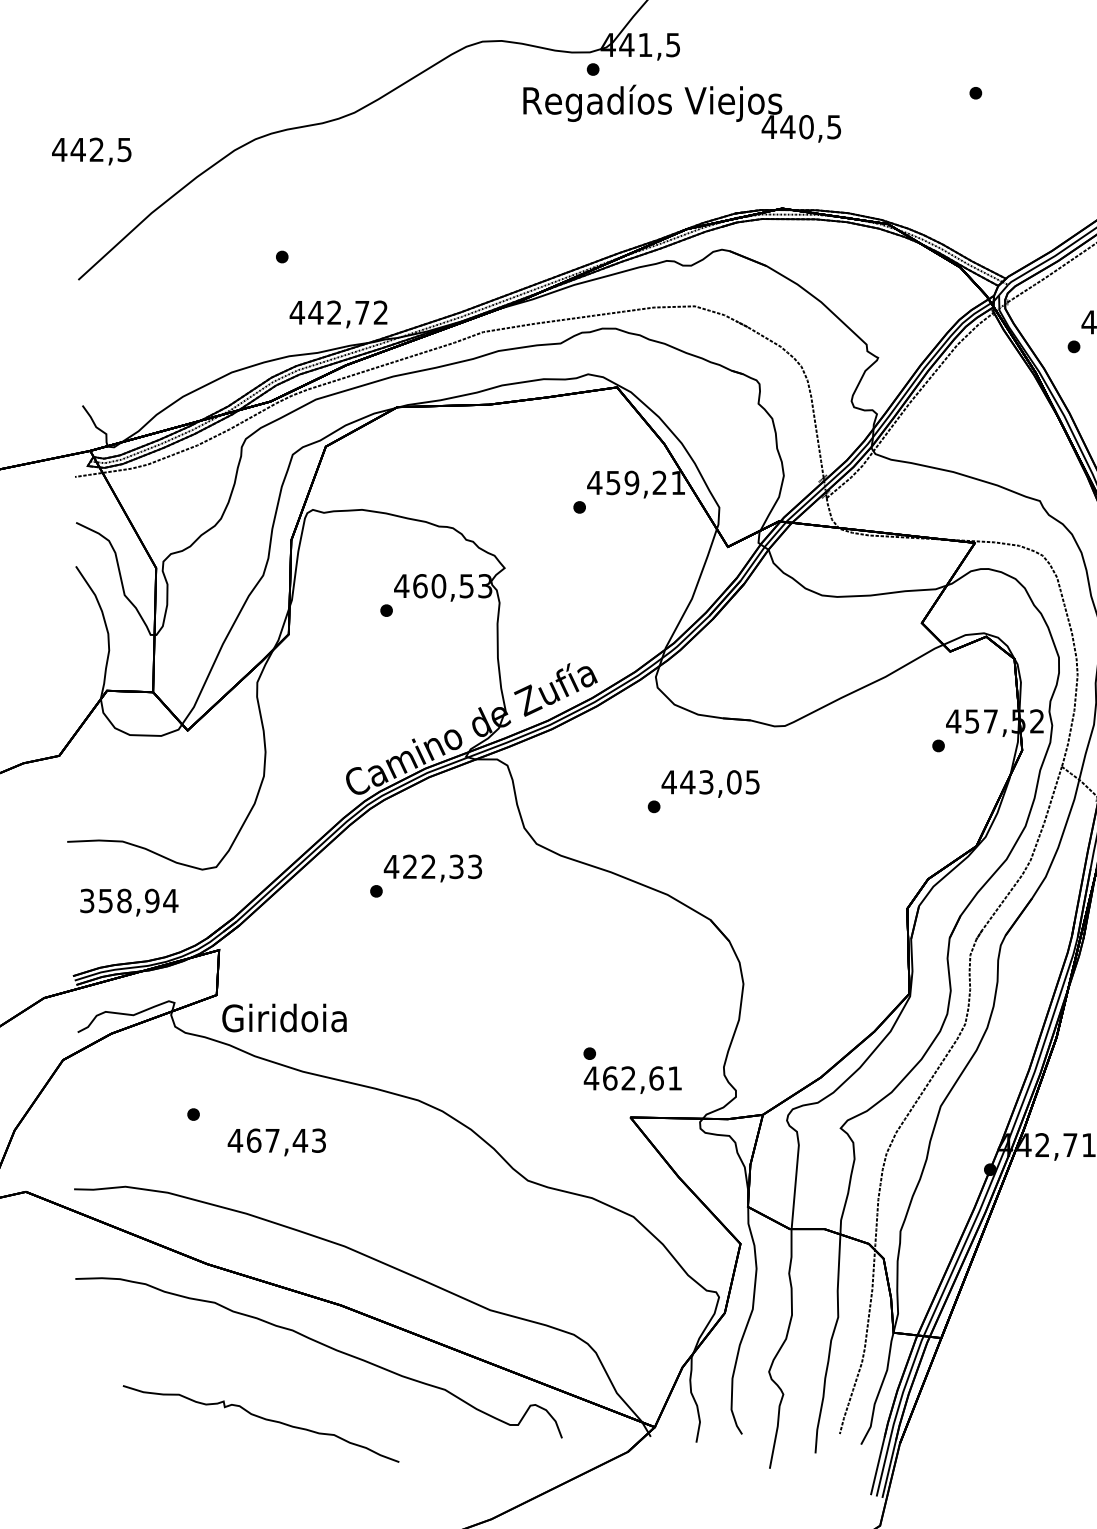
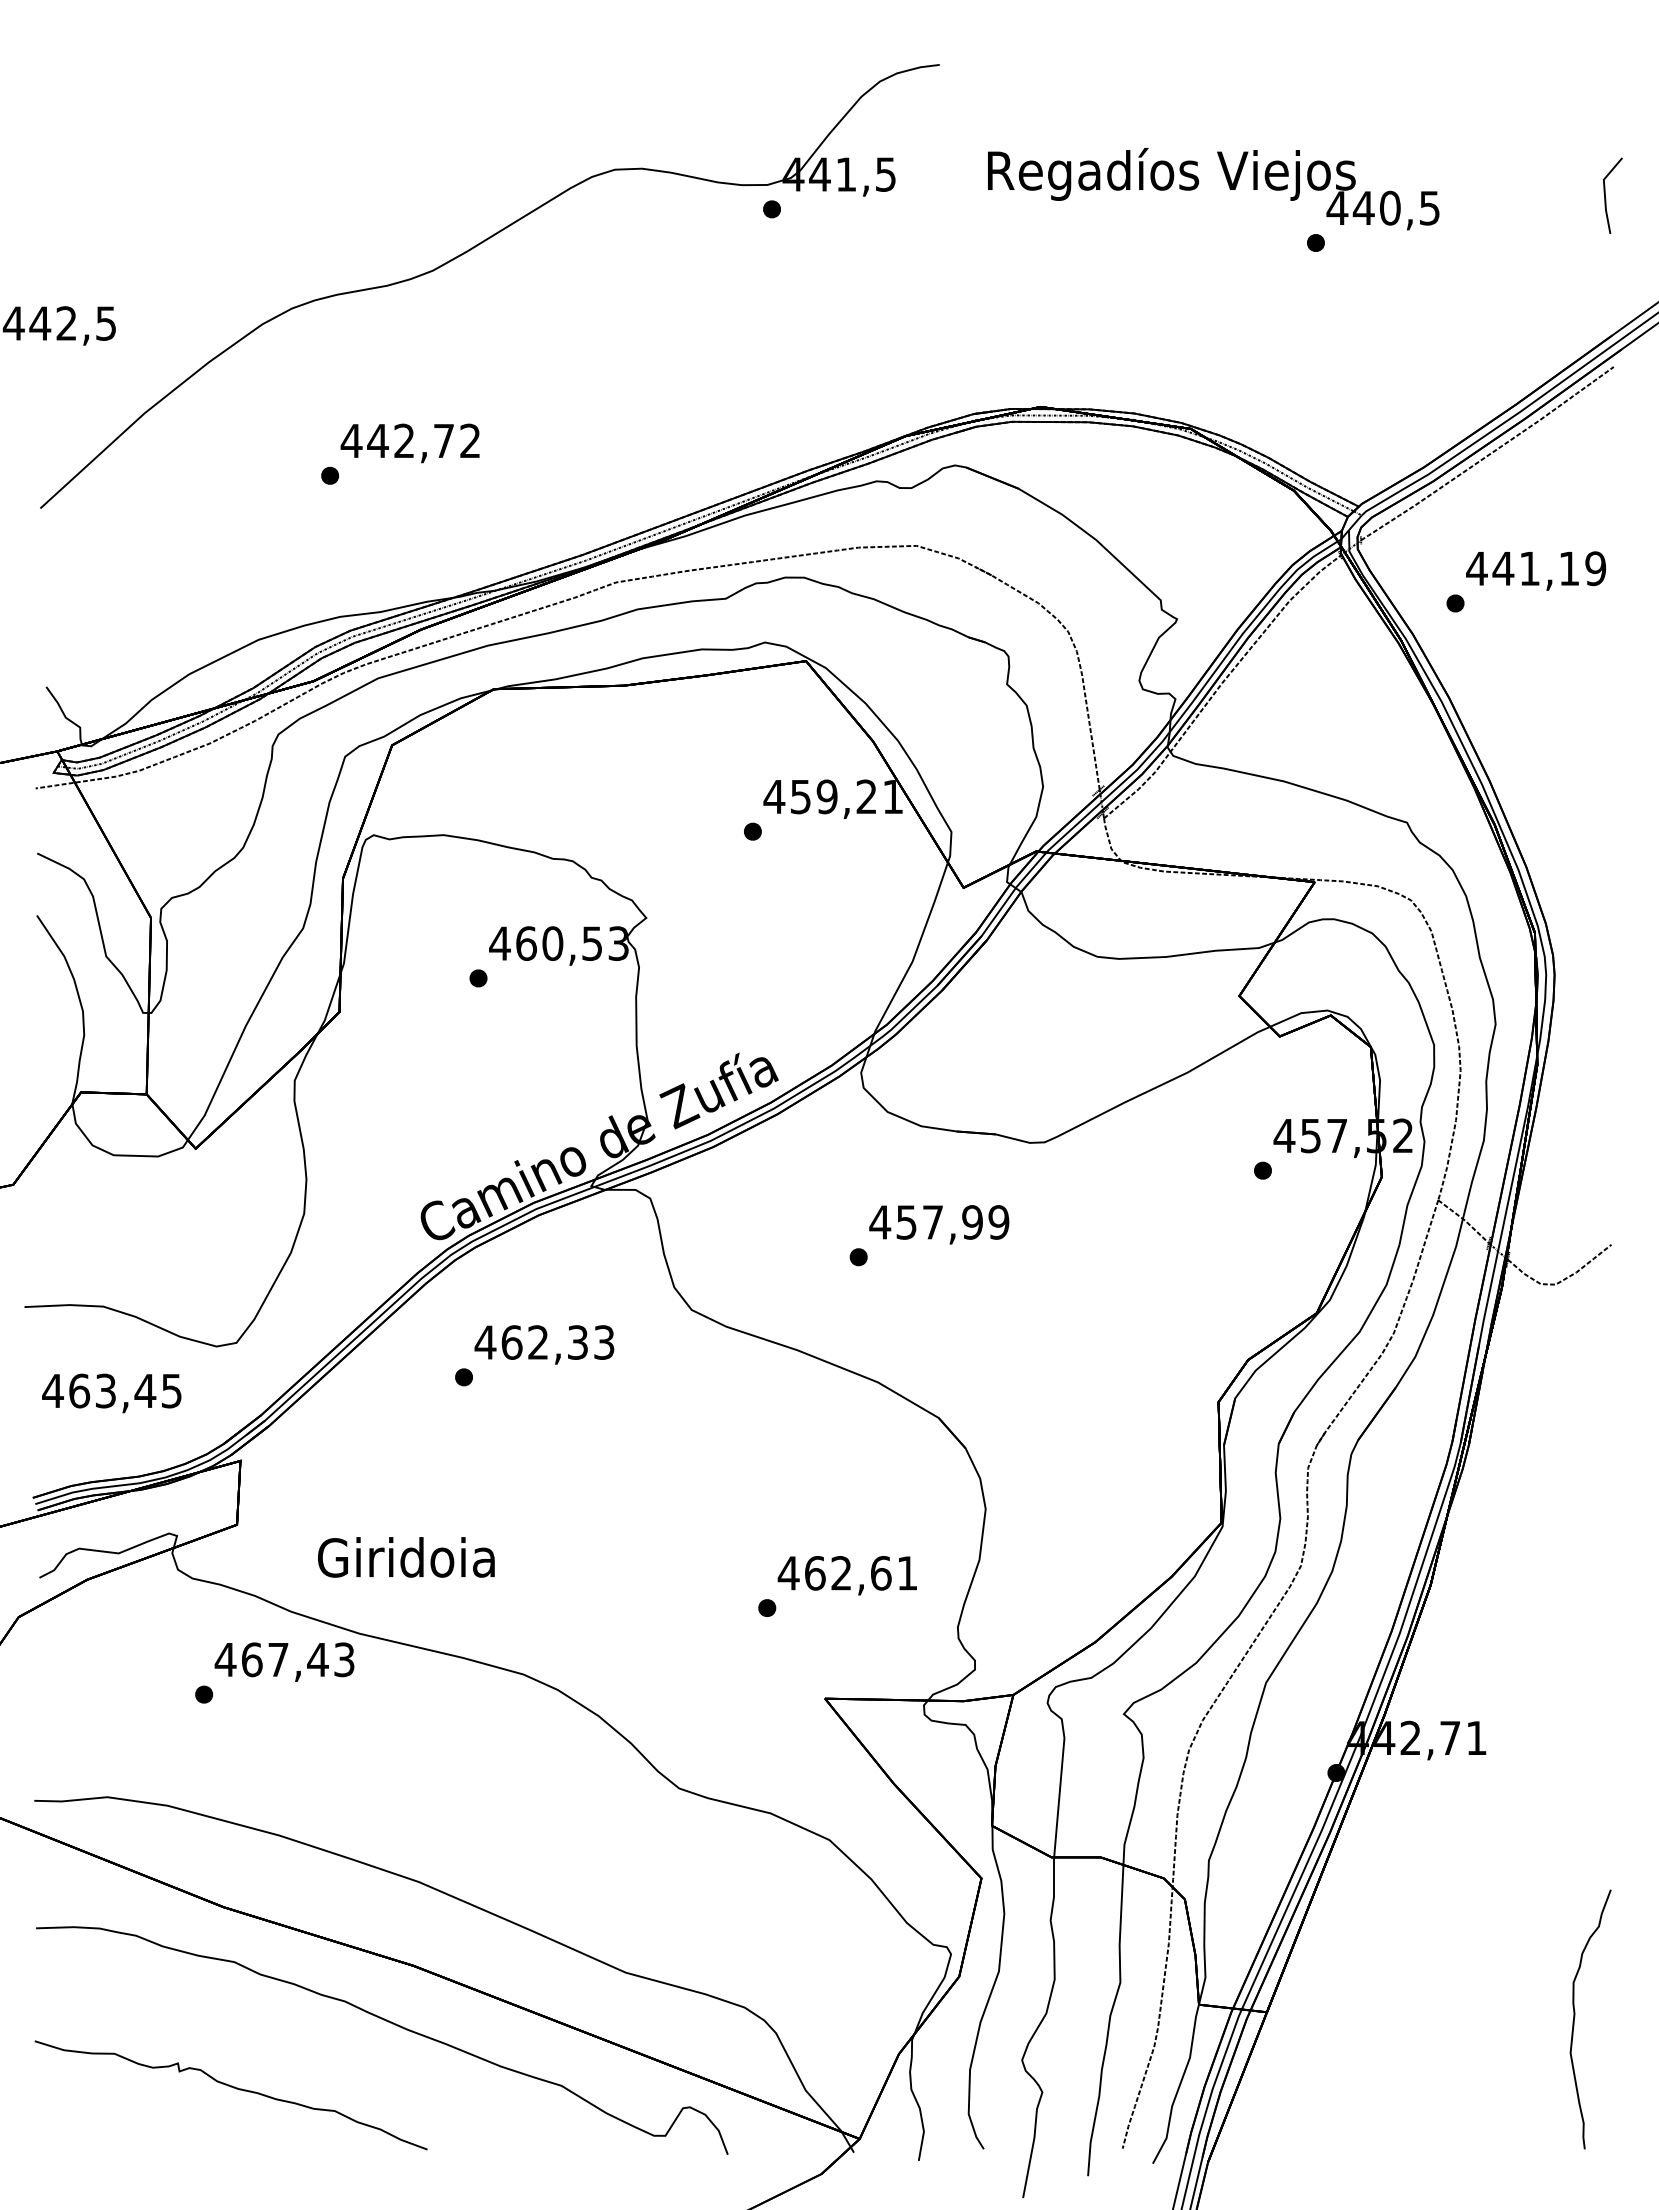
text: (682, 113) -> (1213, 189), moved
text: (338, 314) -> (409, 443), moved
text: (720, 782) -> (952, 1222), 443,05 -> 457,99
text: (409, 866) -> (511, 1342), 422,33 -> 462,33
text: (129, 900) -> (112, 1390), 358,94 -> 463,45
text: (284, 1018) -> (406, 1557), moved
text: (632, 1080) -> (846, 1575), moved
text: (276, 1141) -> (284, 1661), moved
part: (262, 1419) -> (233, 2088), moved

